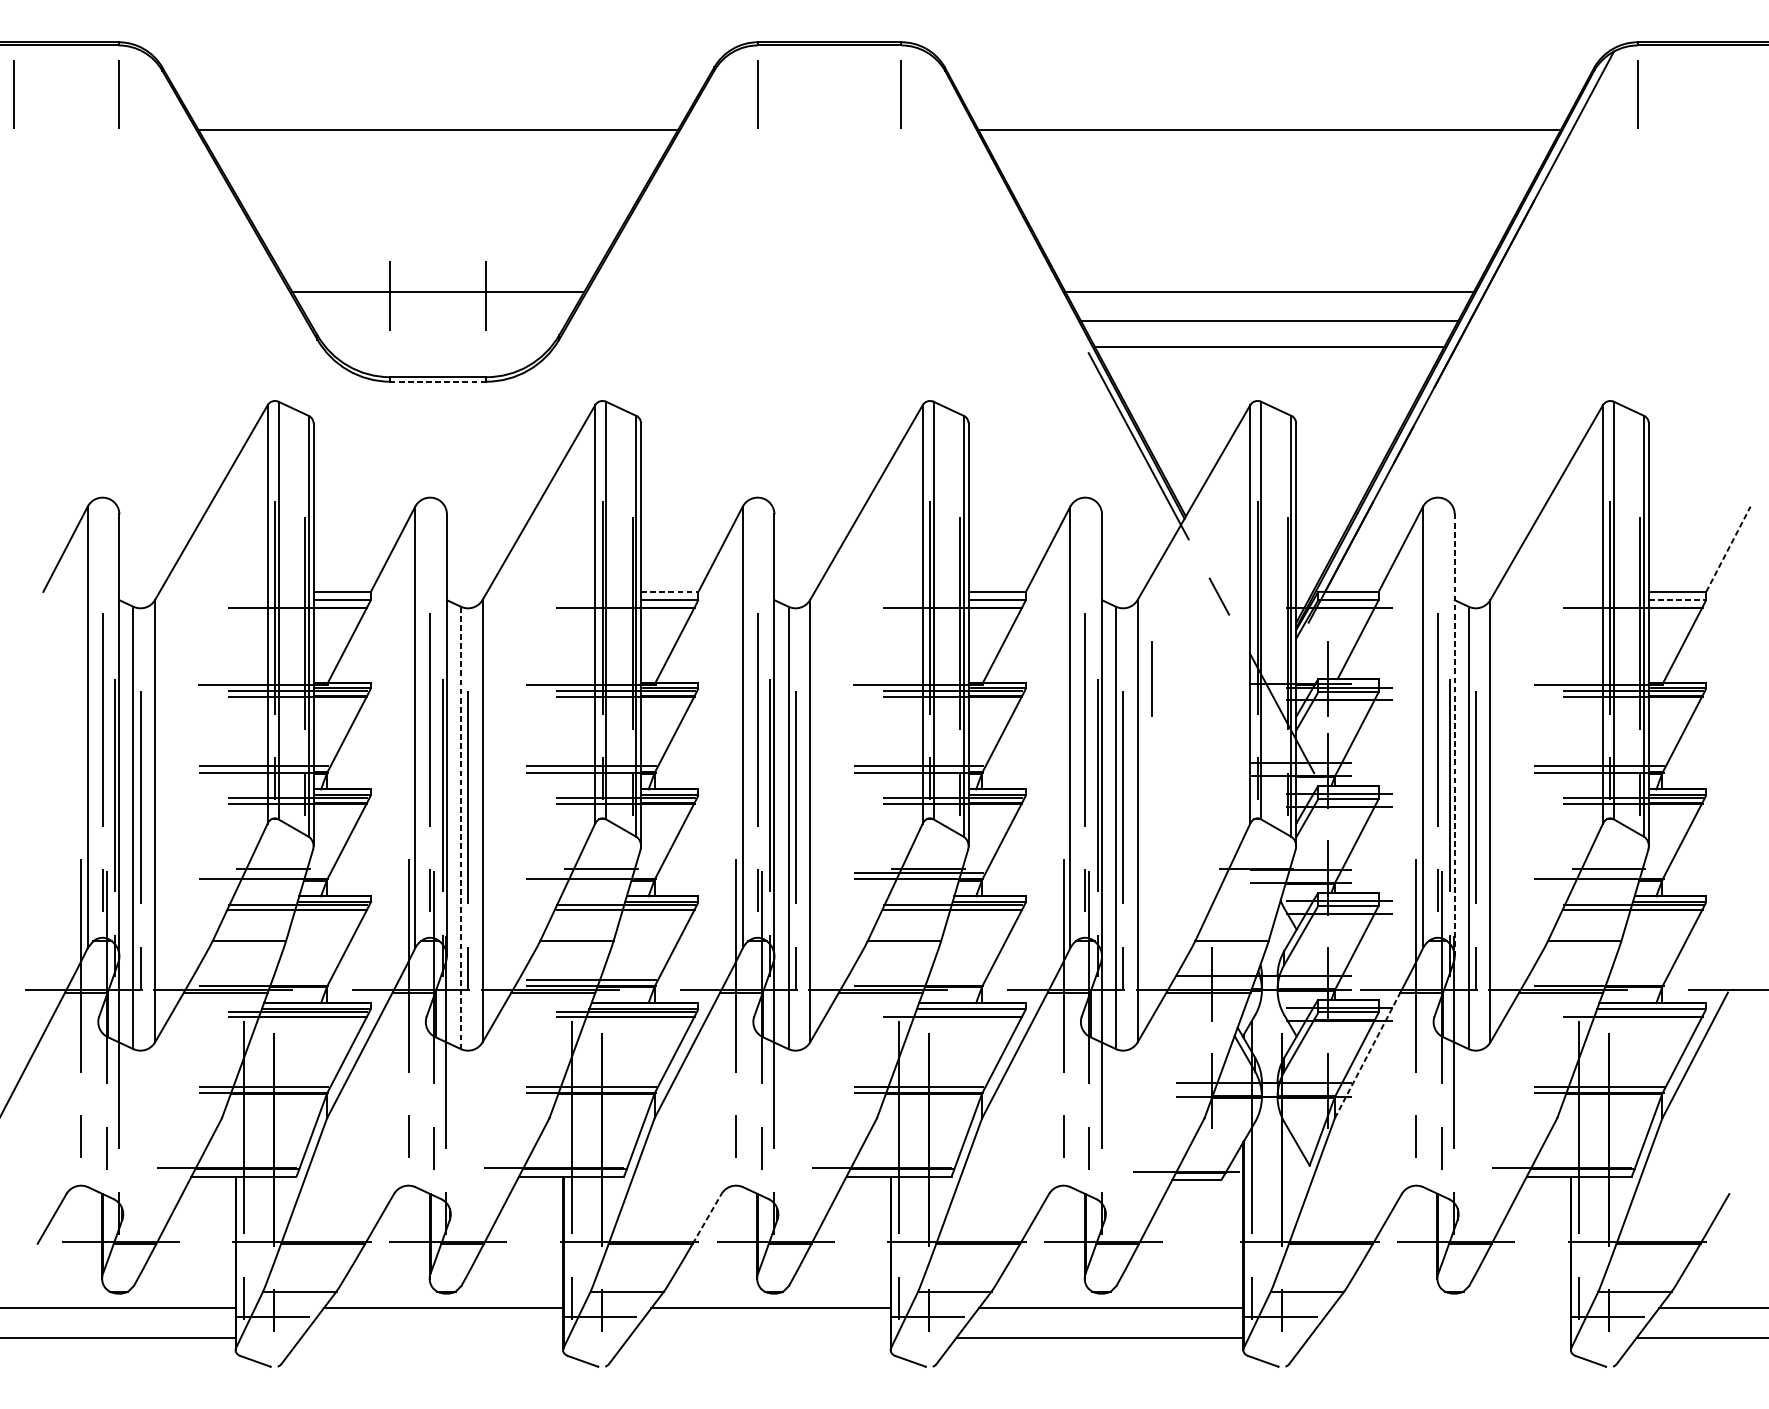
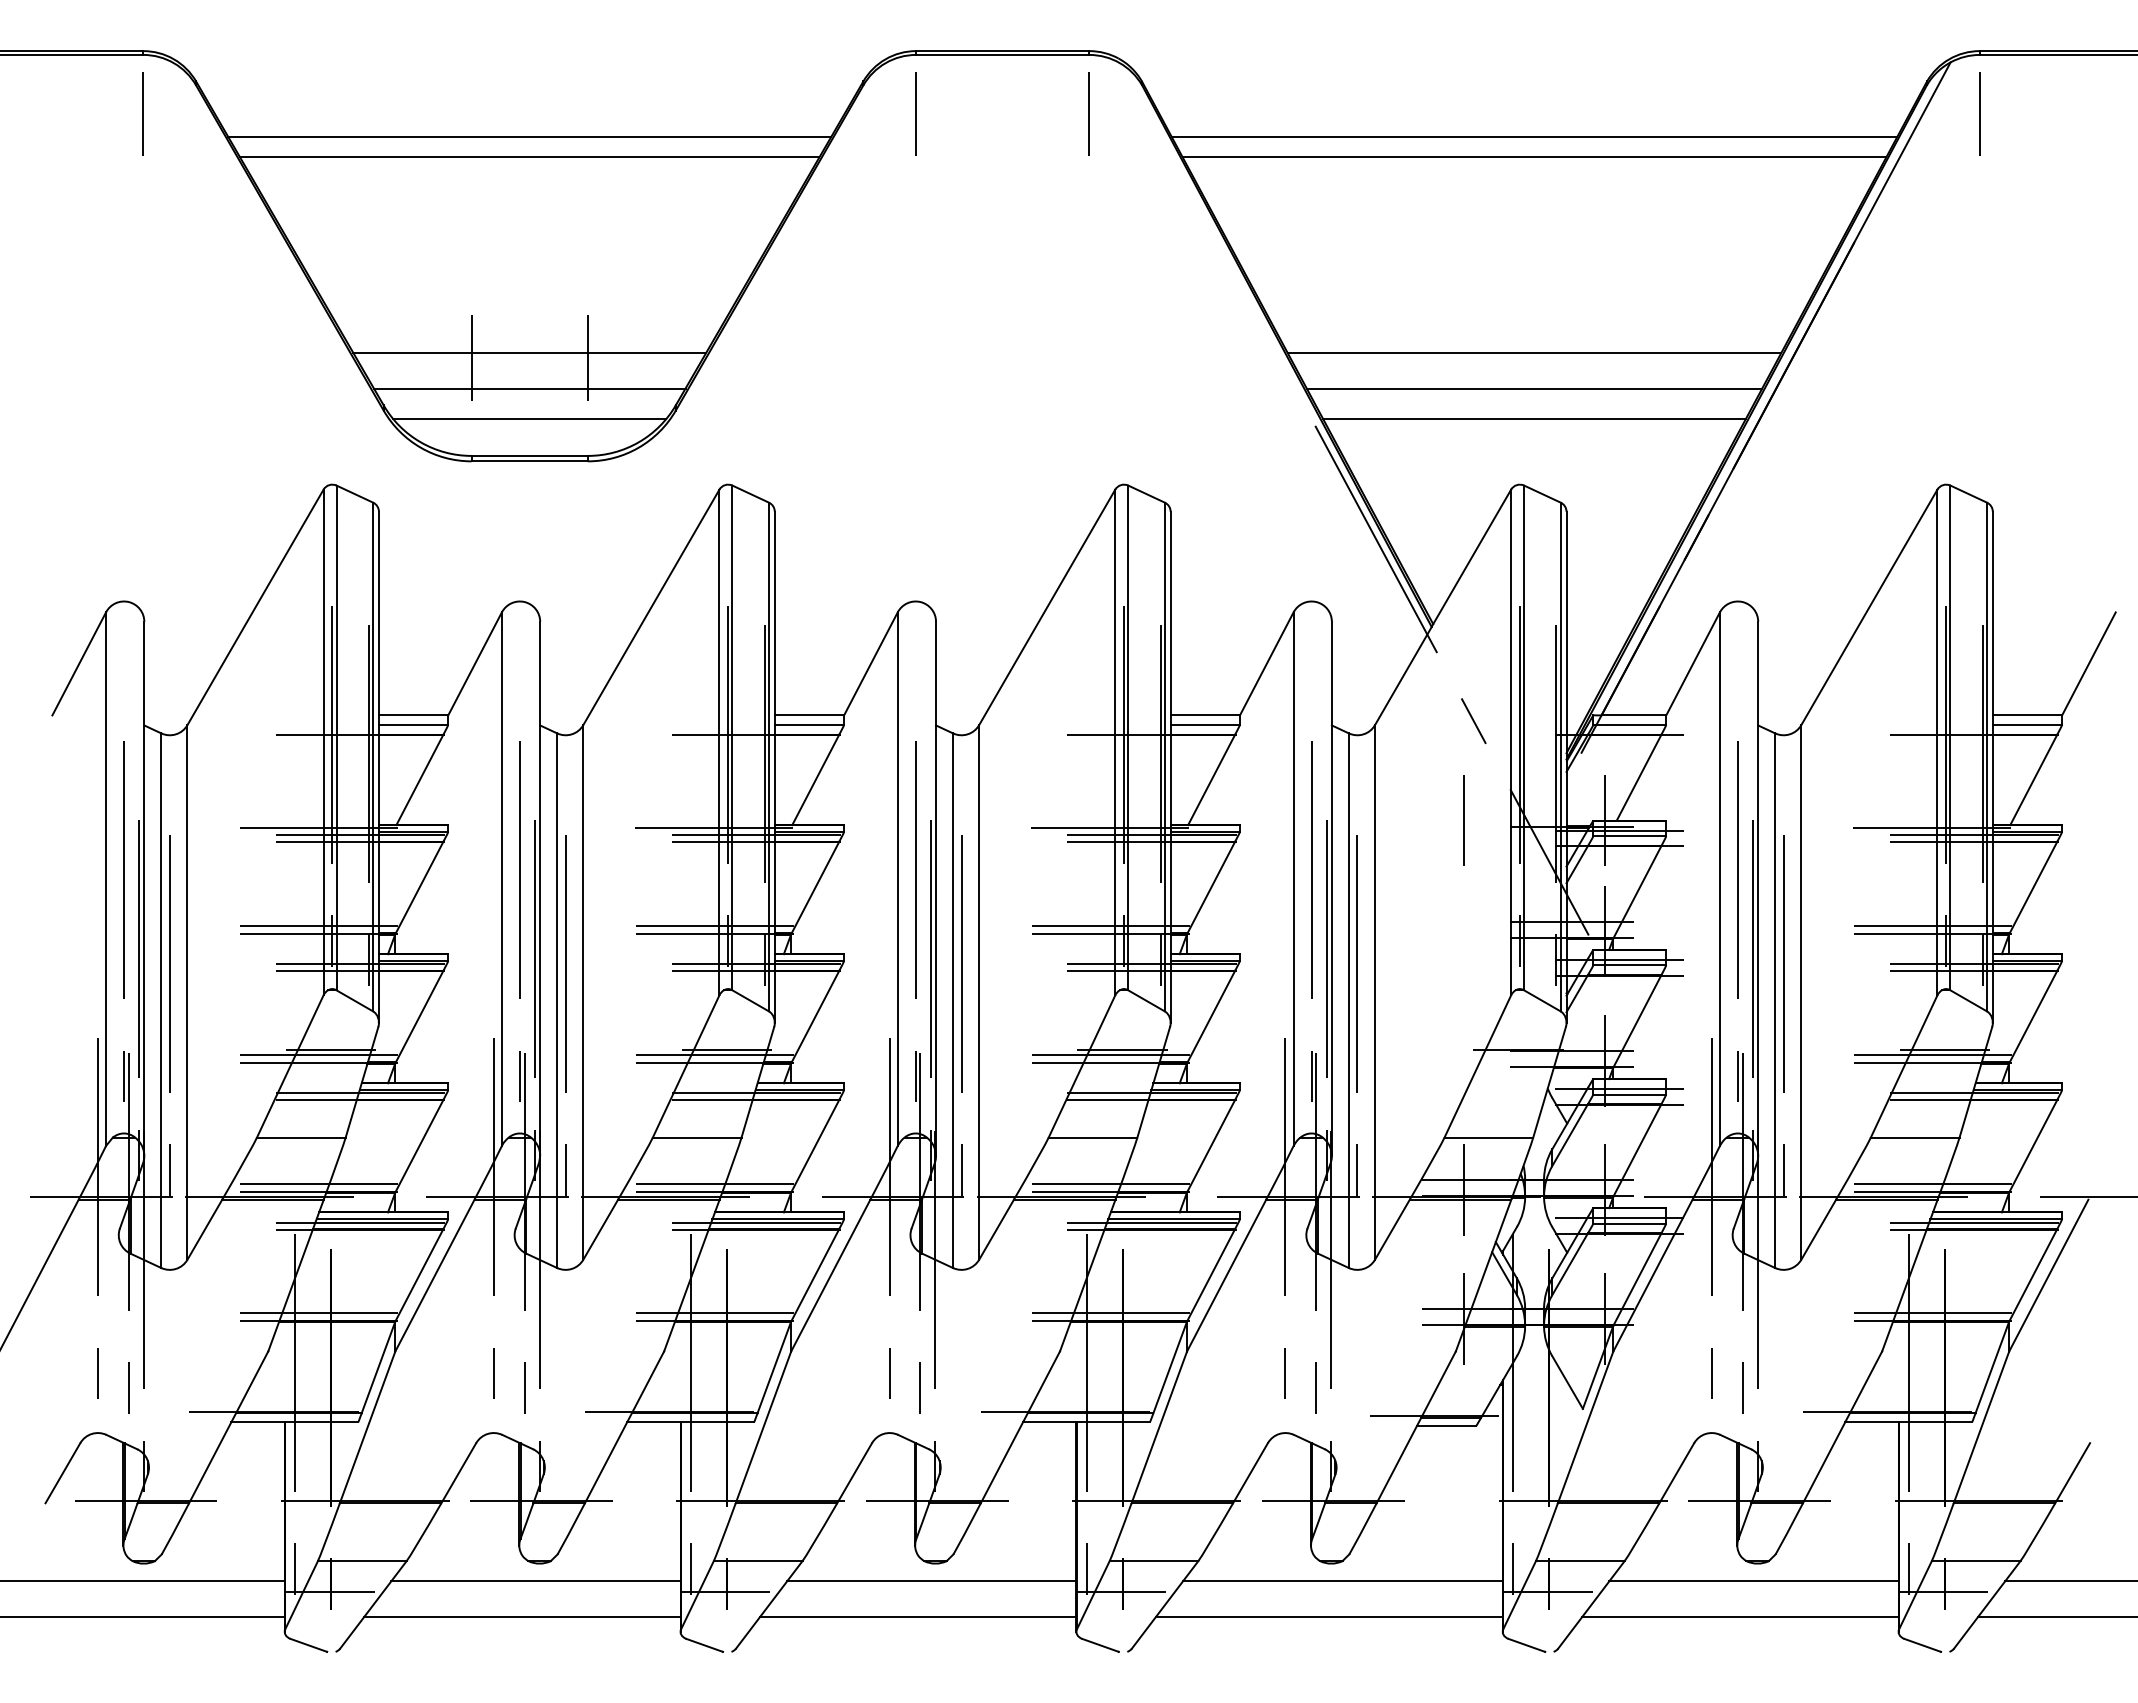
line: (13, 93) -> (16, 113), removed
line: (438, 112) -> (529, 136), added
line: (1269, 112) -> (1534, 136), added
line: (438, 321) -> (529, 388), added
line: (438, 347) -> (529, 419), added
line: (438, 381) -> (529, 461), dashed -> solid
line: (1728, 548) -> (2089, 663), dashed -> solid
line: (669, 591) -> (809, 715), dashed -> solid
line: (1677, 600) -> (2027, 725), dashed -> solid
line: (1151, 678) -> (1463, 820), moved
line: (1454, 735) -> (1758, 888), dashed -> solid
line: (461, 828) -> (557, 1001), dashed -> solid
line: (264, 873) -> (319, 1055), added
line: (591, 873) -> (714, 1055), added
line: (1598, 873) -> (1932, 1055), added
line: (264, 980) -> (319, 1184), added
line: (918, 980) -> (1110, 1184), added
line: (1598, 980) -> (1932, 1184), added
line: (952, 1011) -> (1151, 1222), added
line: (1632, 1011) -> (1973, 1222), added
line: (1367, 1055) -> (1652, 1275), dashed -> solid
line: (707, 1219) -> (854, 1473), dashed -> solid
line: (1450, 1308) -> (1753, 1581), added
line: (432, 1337) -> (522, 1616), added
line: (759, 1337) -> (918, 1616), added
line: (1440, 1337) -> (1740, 1616), added

